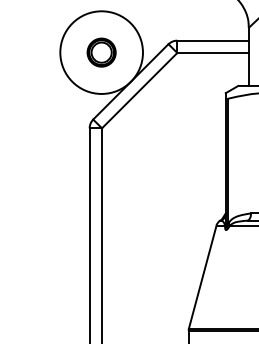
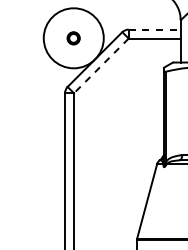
line: (212, 40) -> (154, 29), solid -> dashed
part: (101, 52) -> (73, 38), size x0.6
line: (139, 90) -> (101, 65), solid -> dashed

